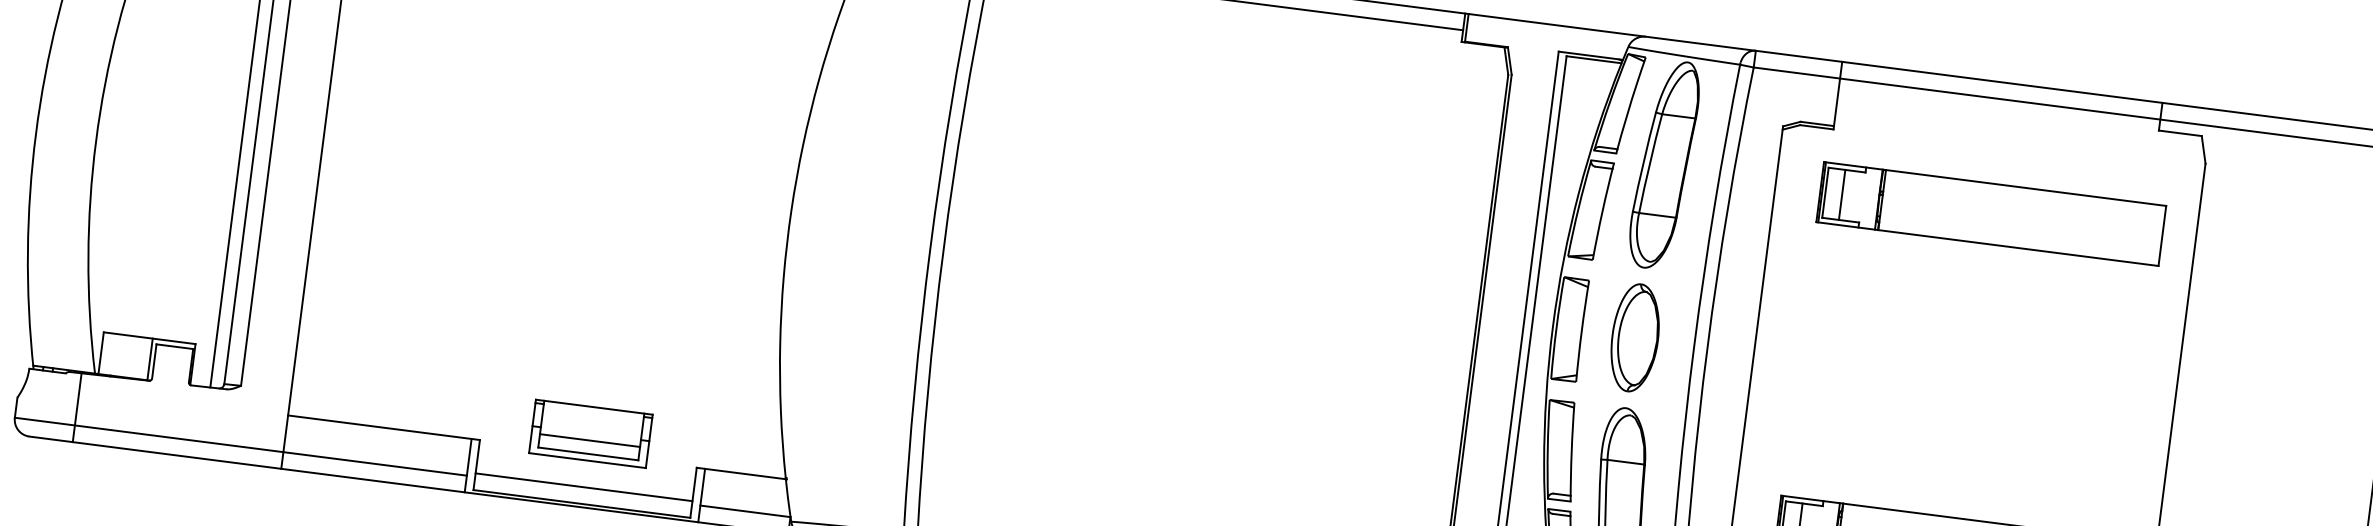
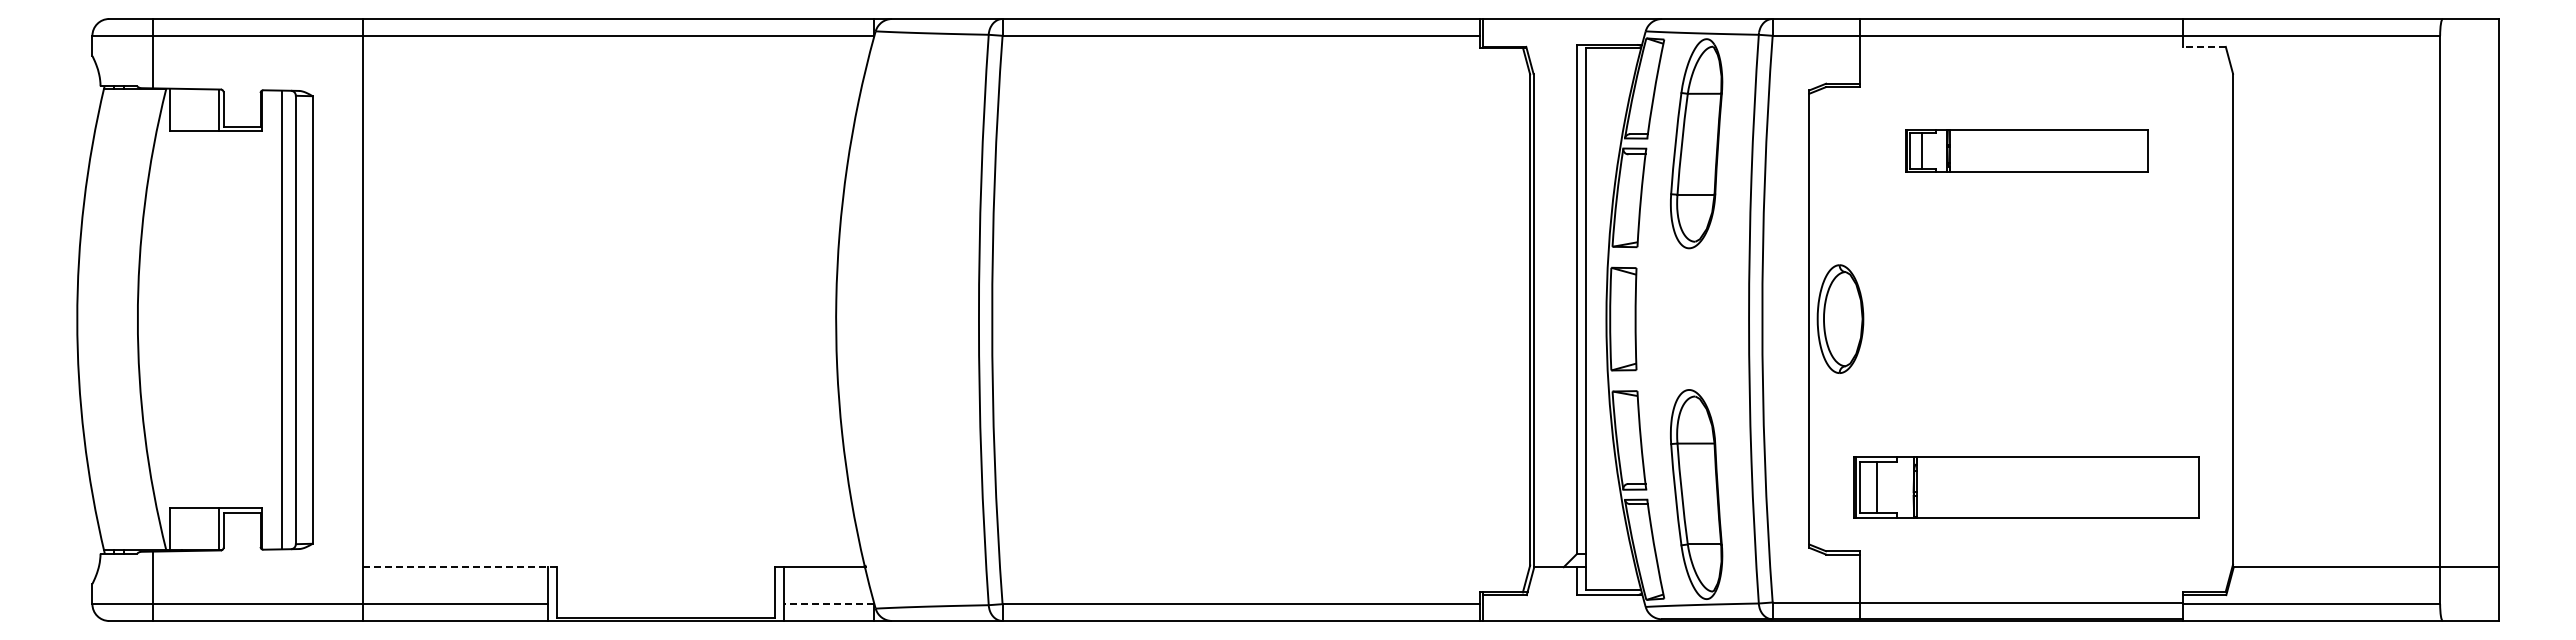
line: (2180, 132) -> (2204, 46), solid -> dashed
part: (1990, 213) -> (2026, 150), size x0.7
part: (1635, 337) -> (1840, 318), moved
line: (383, 428) -> (459, 567), solid -> dashed
part: (590, 433) -> (665, 546), removed
line: (583, 486) -> (665, 600), removed
line: (744, 511) -> (828, 604), solid -> dashed

